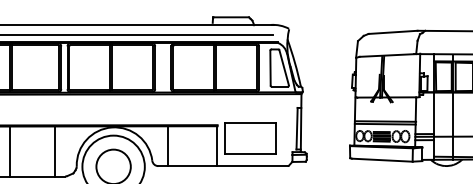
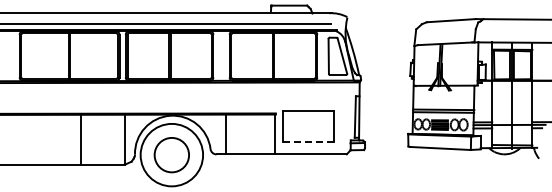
line: (10, 151) -> (81, 139), moved
line: (55, 151) -> (125, 139), moved
line: (249, 153) -> (307, 141), solid -> dashed

